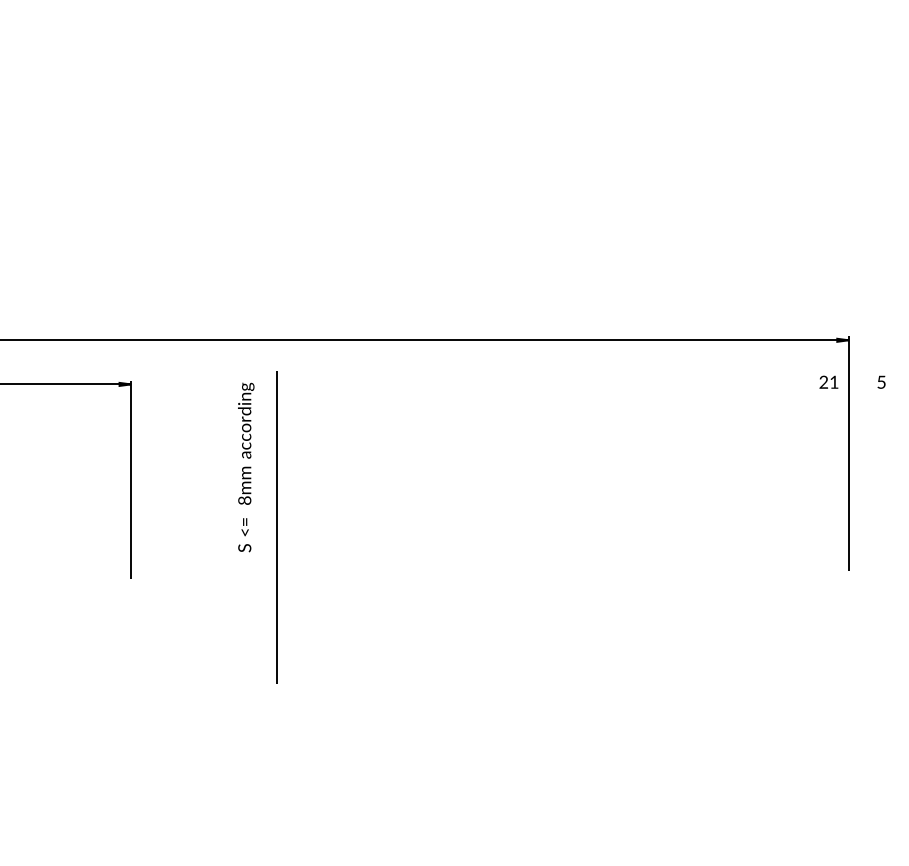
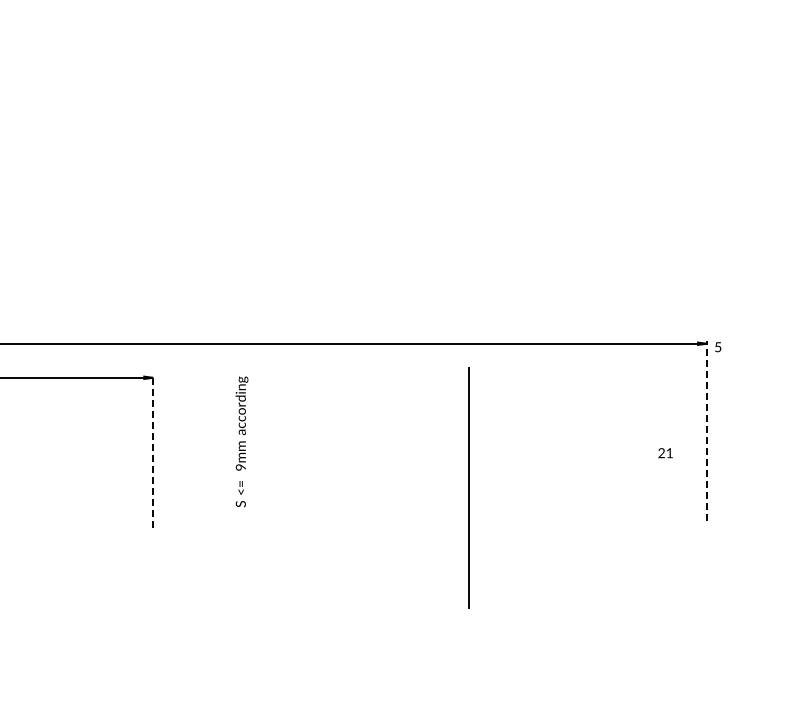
text: (828, 382) -> (665, 453), moved
text: (881, 382) -> (718, 347), moved
line: (848, 452) -> (706, 430), solid -> dashed
line: (131, 478) -> (153, 450), solid -> dashed
text: (245, 500) -> (241, 467), 8mm -> 9mm
line: (276, 526) -> (468, 487), moved

